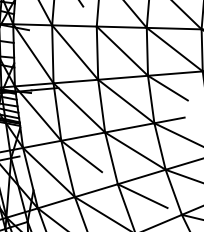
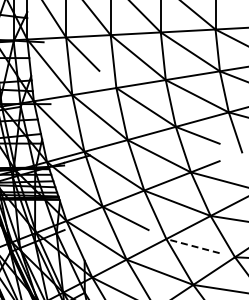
line: (143, 196) -> (193, 246), solid -> dashed

